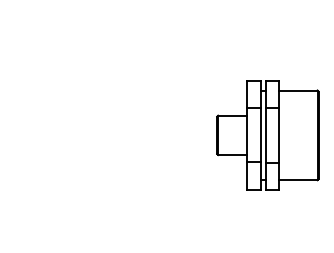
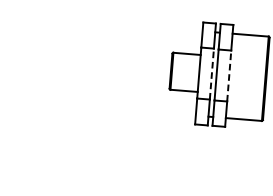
line: (260, 134) -> (211, 73), solid -> dashed
line: (279, 135) -> (229, 76), solid -> dashed

